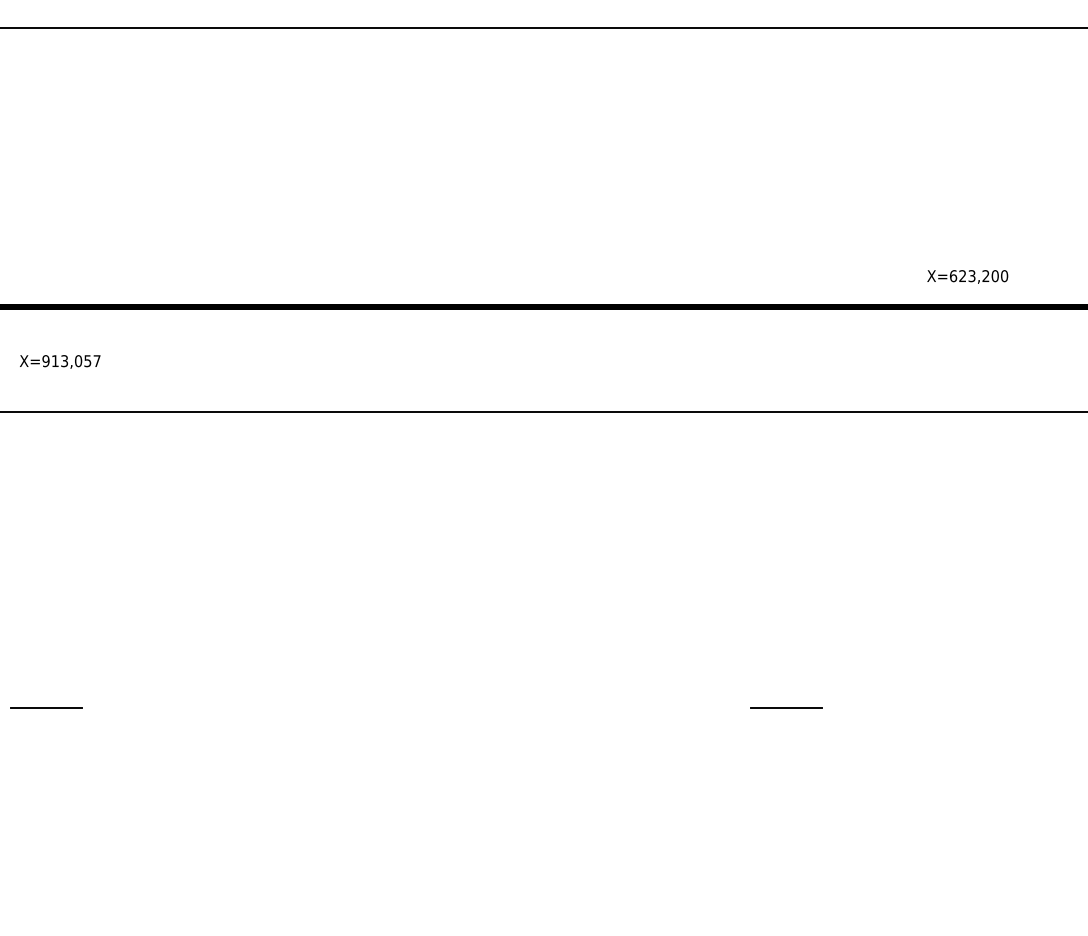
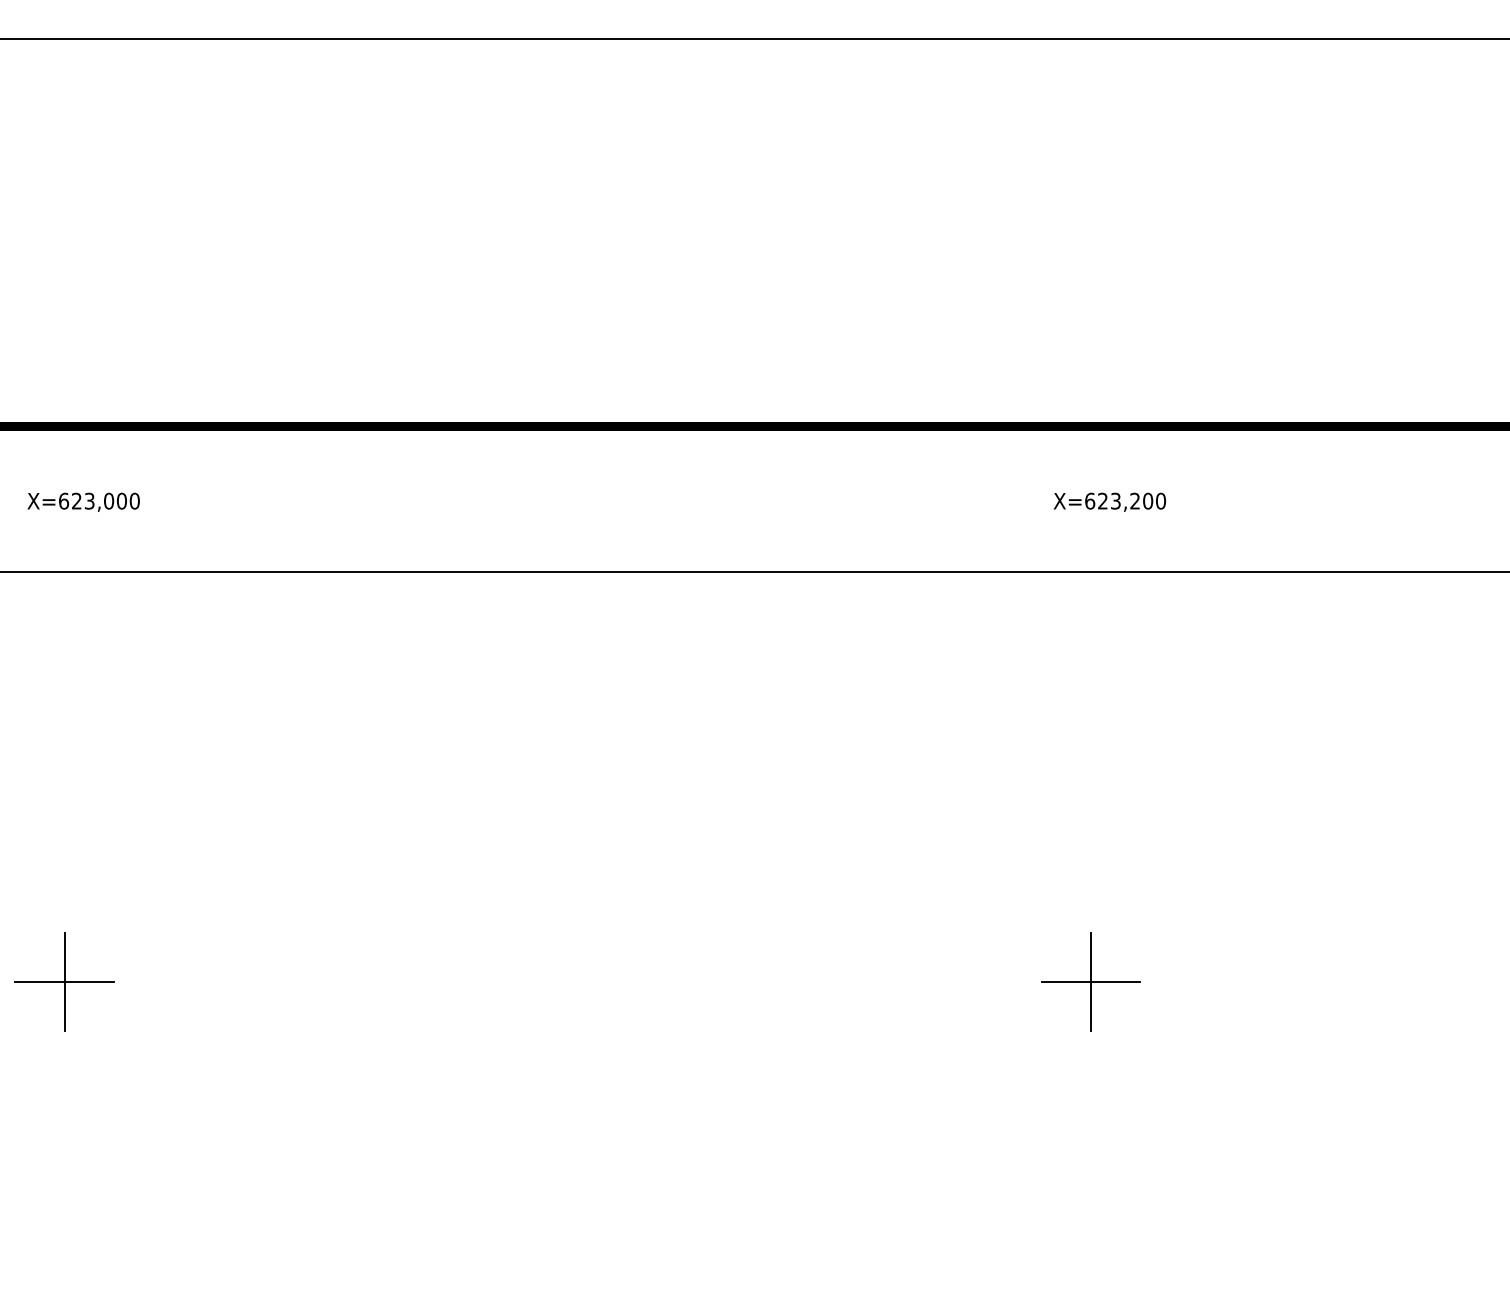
text: (967, 276) -> (1109, 501), moved
text: (71, 361) -> (99, 501), X=913,057 -> X=623,000
line: (46, 707) -> (64, 981), added
line: (786, 707) -> (1091, 981), added

